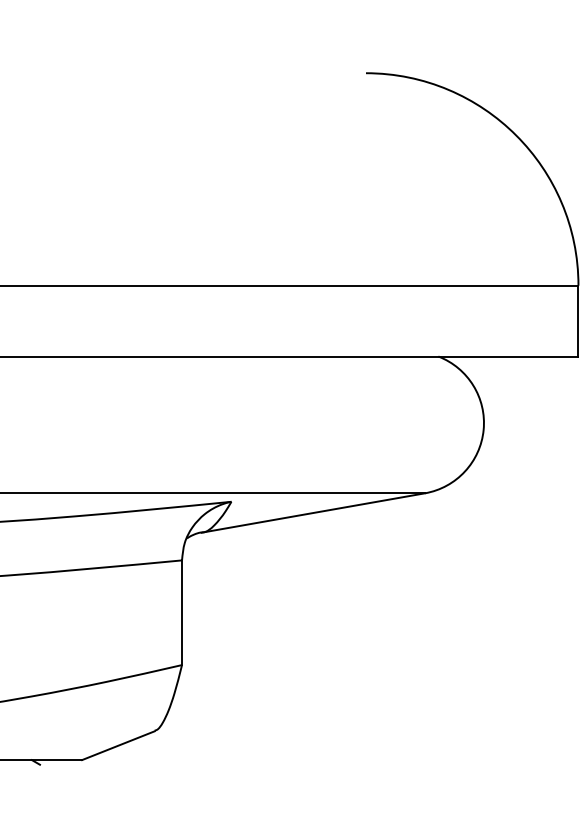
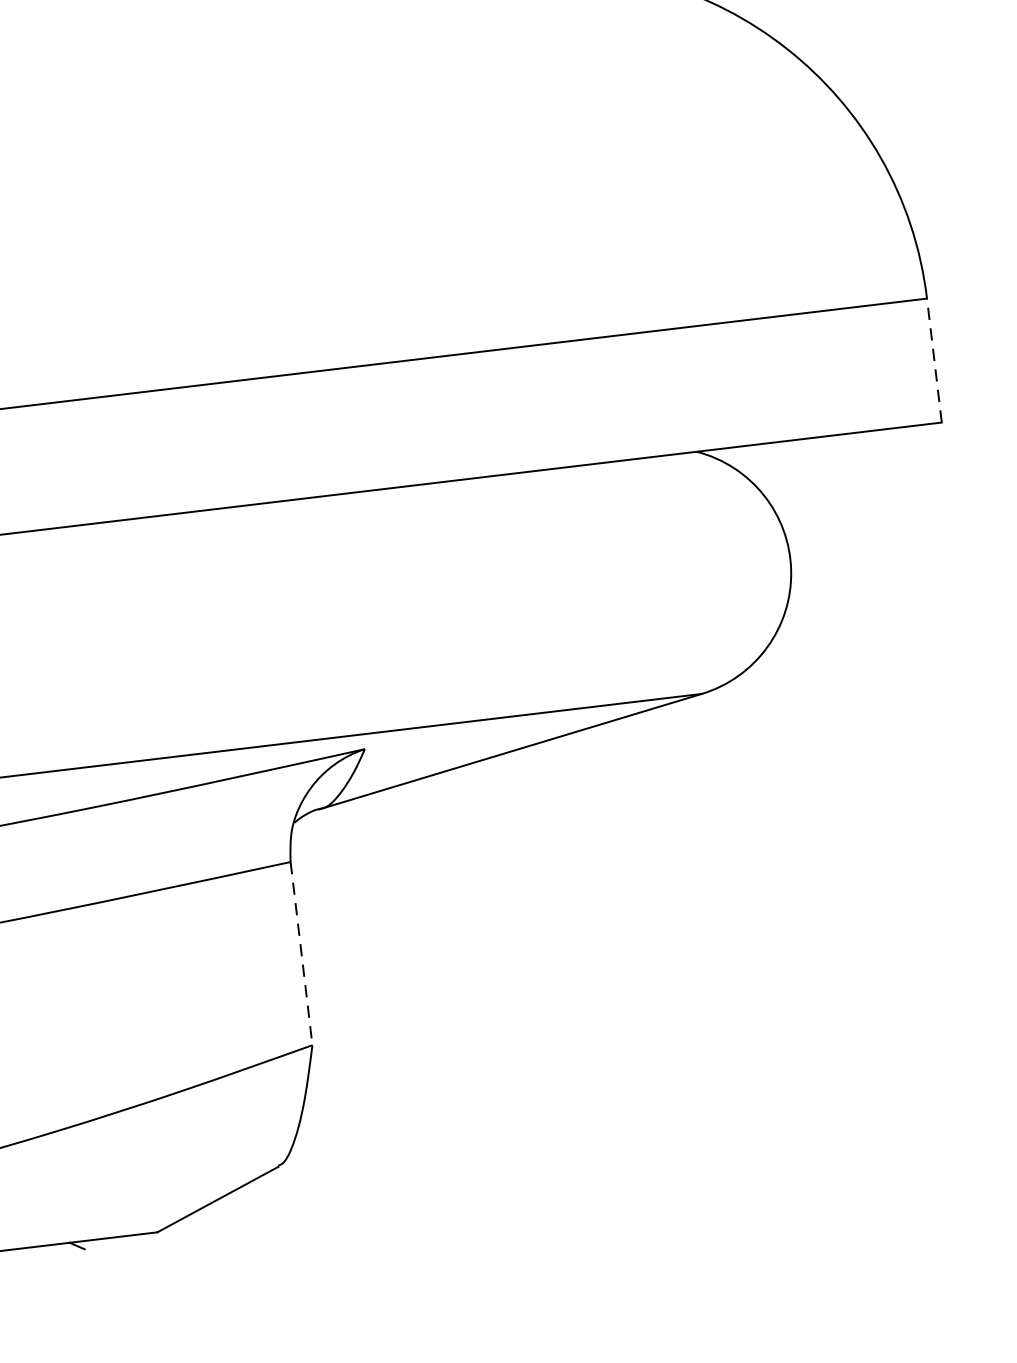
line: (578, 320) -> (934, 359), solid -> dashed
line: (182, 613) -> (302, 954), solid -> dashed

